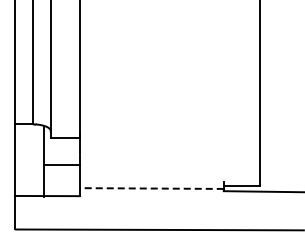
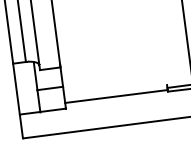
line: (151, 188) -> (116, 96), dashed -> solid

